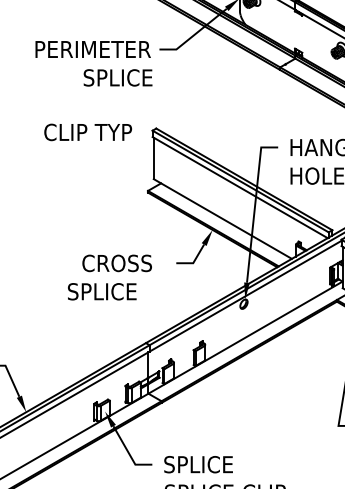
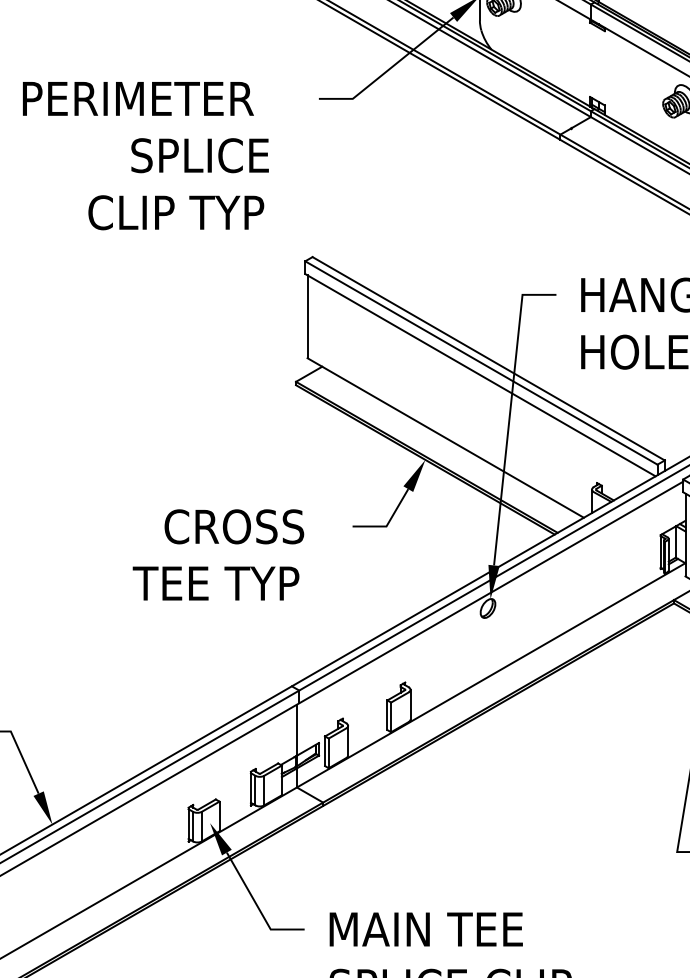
text: (92, 49) -> (136, 98), moved
text: (117, 77) -> (198, 154), moved
text: (87, 132) -> (174, 212), moved
text: (107, 291) -> (214, 583), SPLICE -> TEE TYP
text: (212, 464) -> (425, 929), SPLICE -> MAIN TEE

